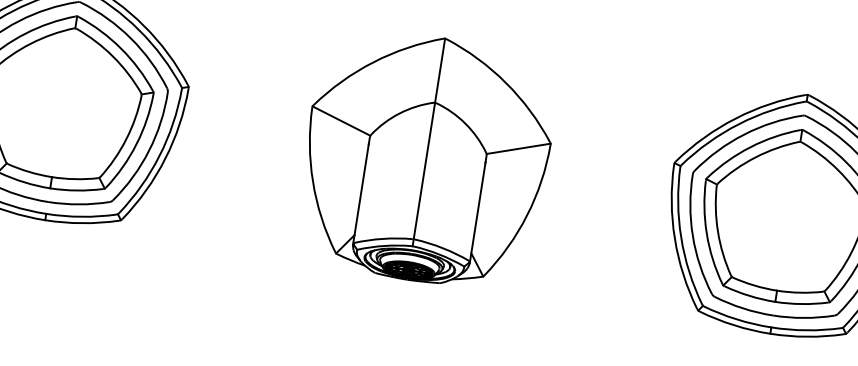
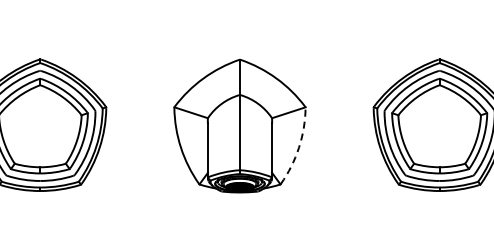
arc: (526, 214) -> (298, 147), solid -> dashed

